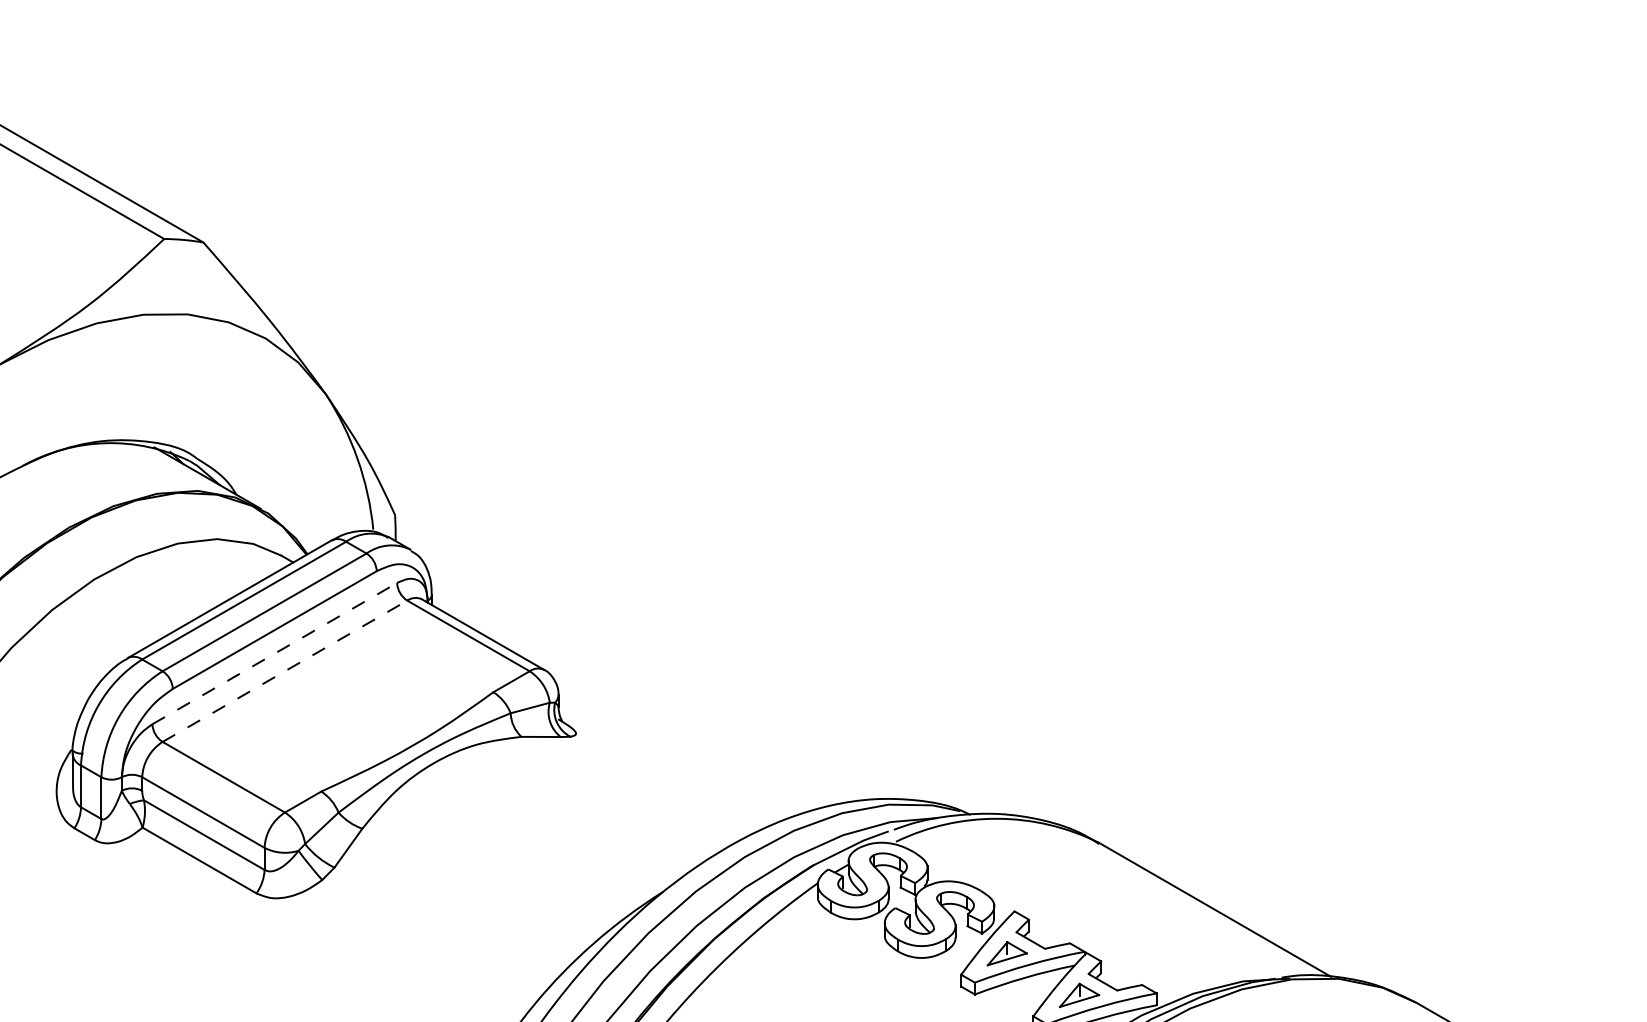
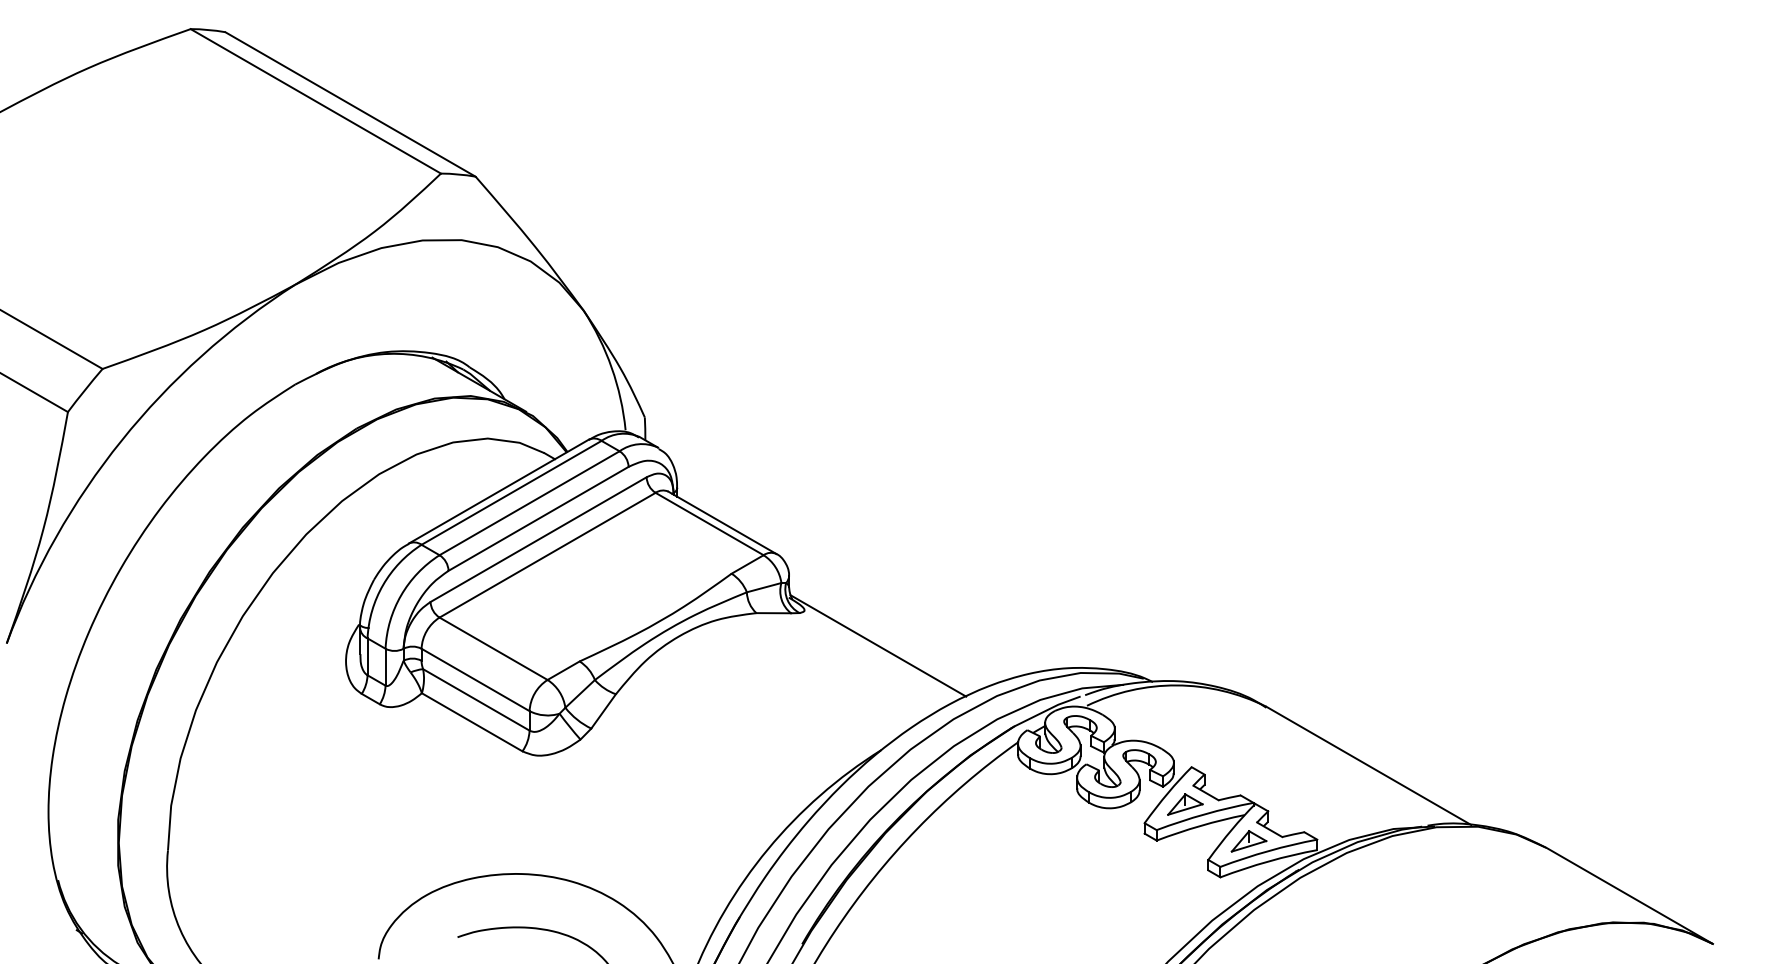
line: (274, 653) -> (538, 539), dashed -> solid
line: (284, 671) -> (547, 555), dashed -> solid
line: (659, 773) -> (878, 645), added

